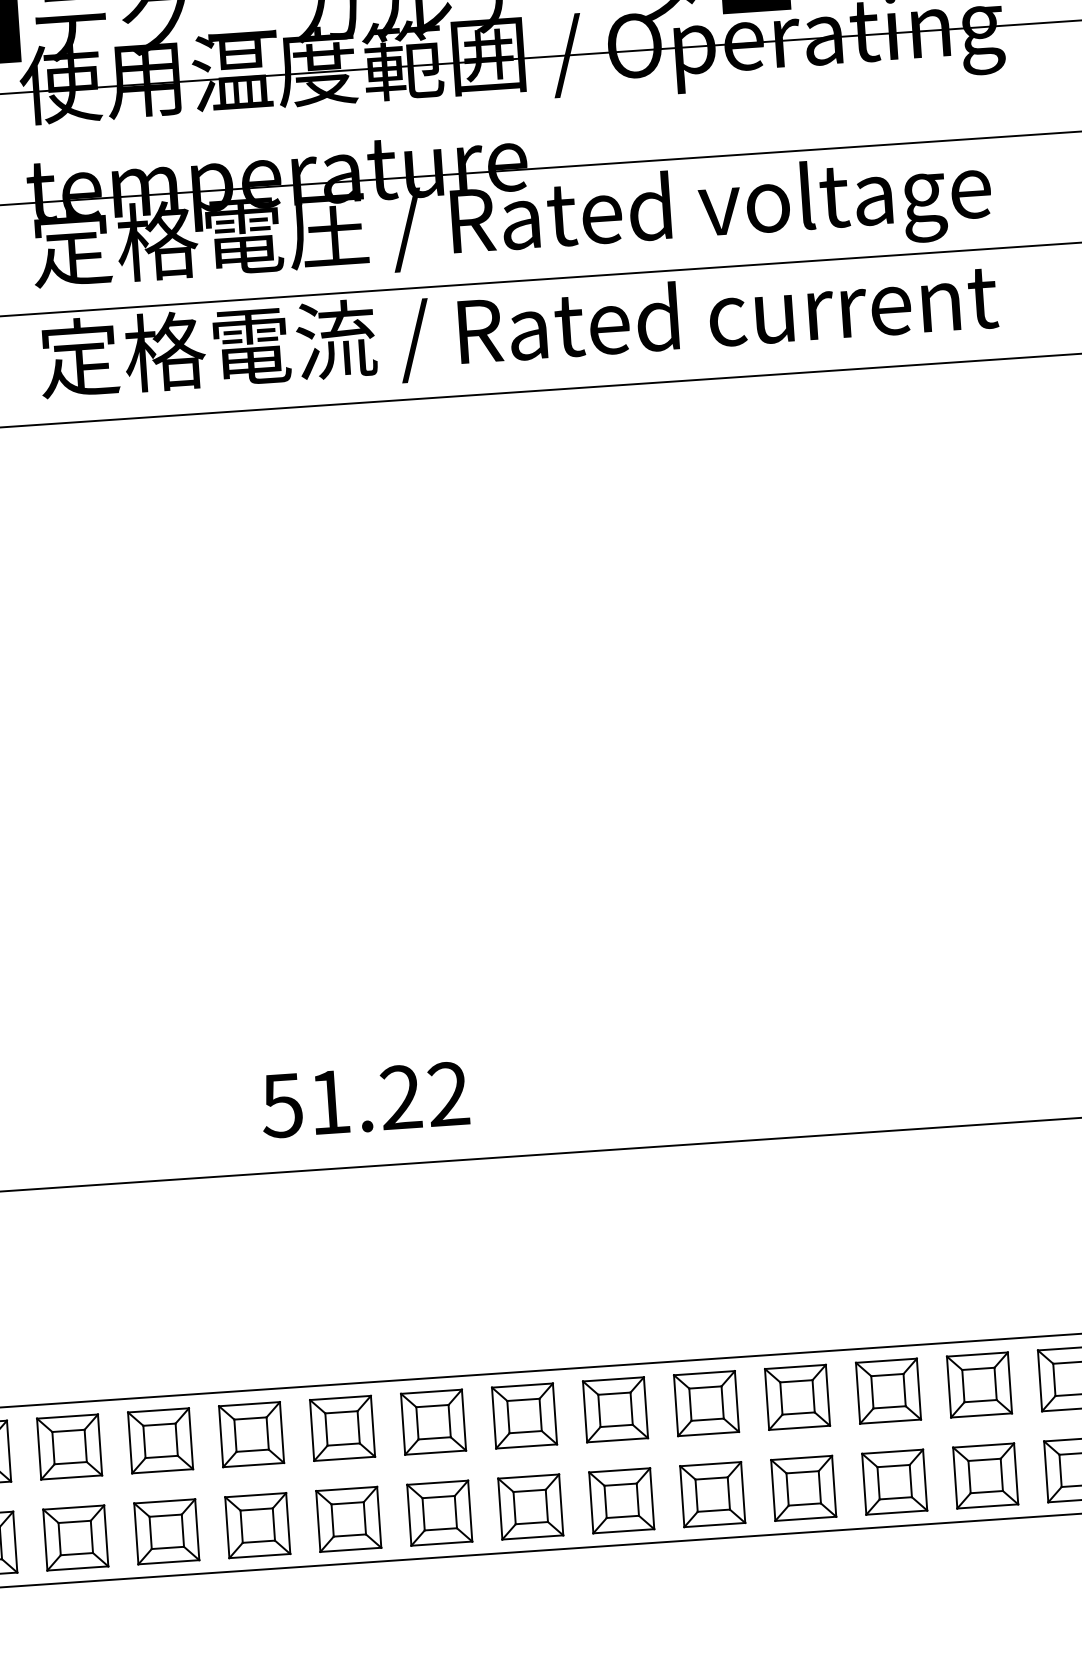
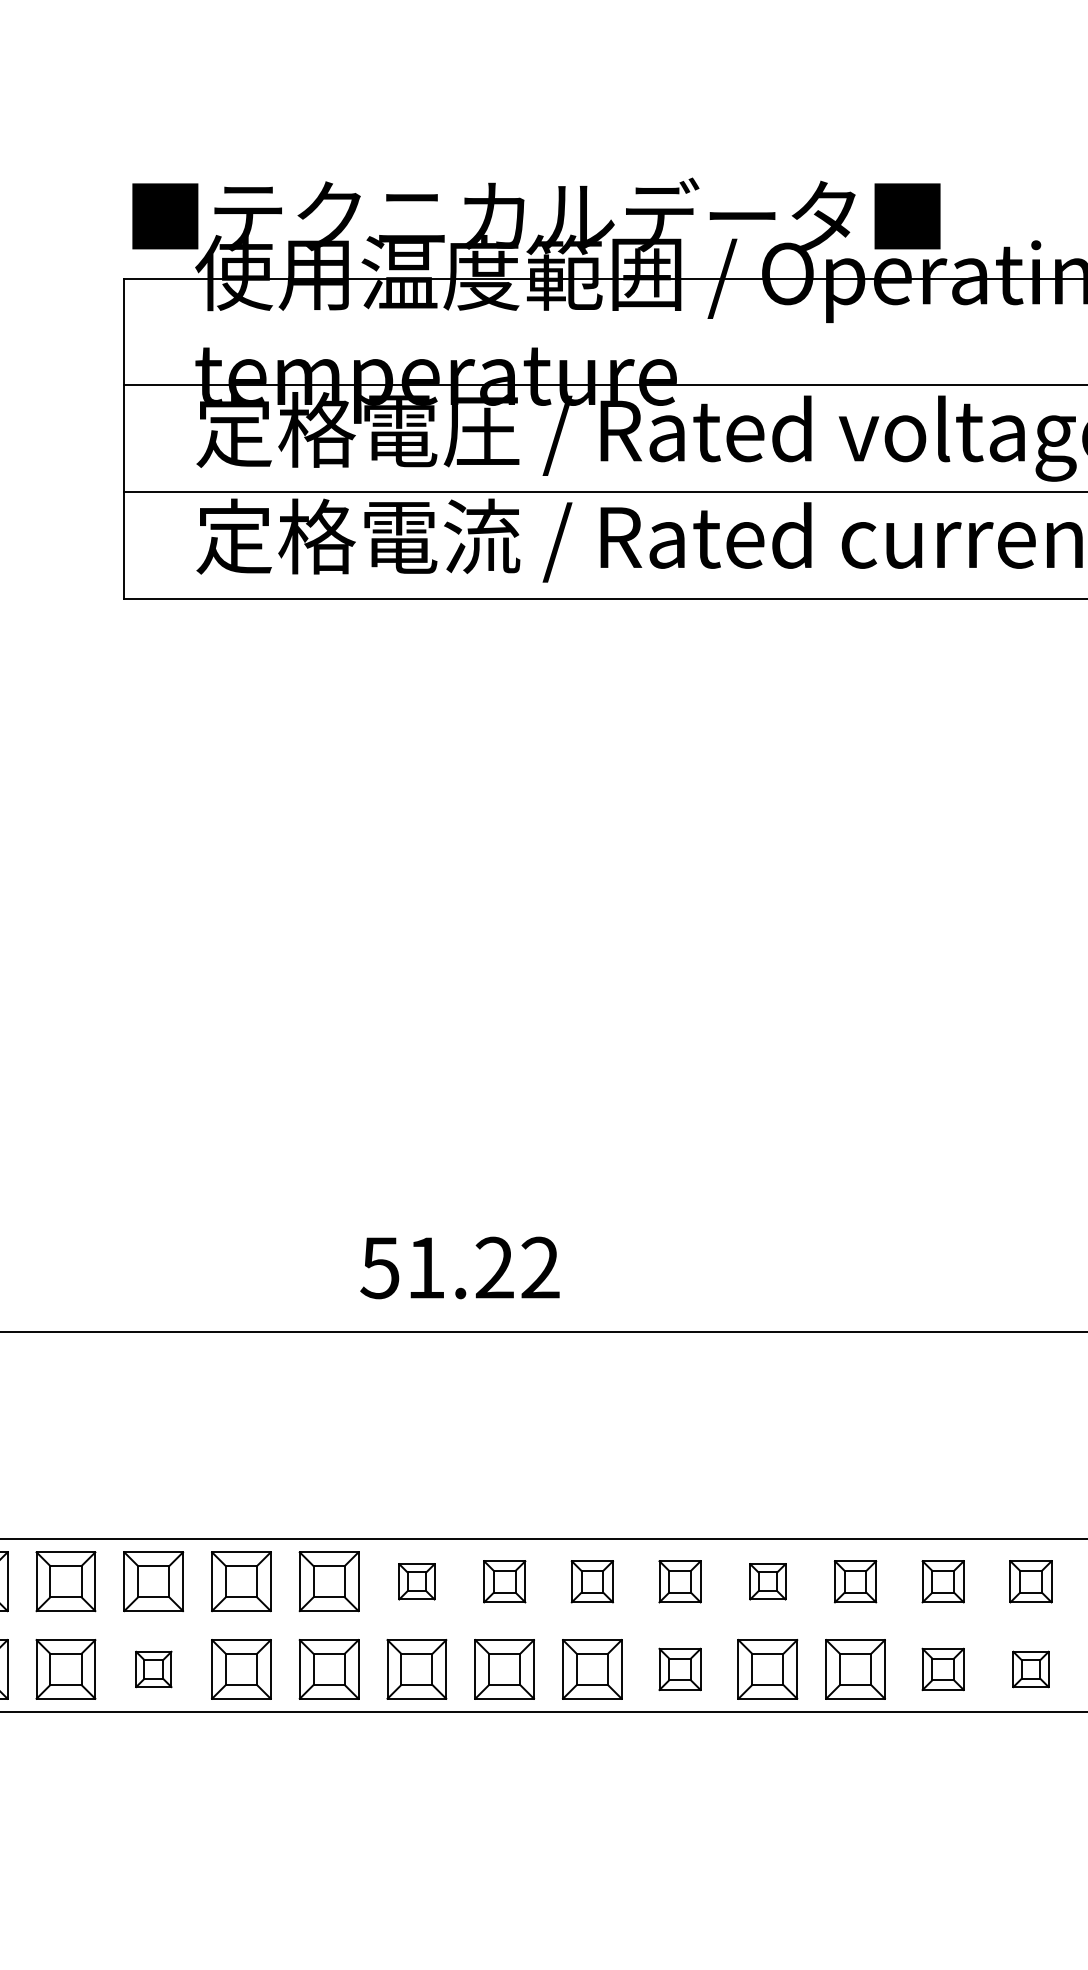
part: (978, 1384) -> (1030, 1581), size x0.7
part: (887, 1391) -> (942, 1581), size x0.7
part: (797, 1397) -> (855, 1581), size x0.7
part: (706, 1403) -> (767, 1581), size x0.6
part: (614, 1409) -> (679, 1581), size x0.7
part: (524, 1415) -> (592, 1581), size x0.7
part: (433, 1422) -> (504, 1581), size x0.7
part: (342, 1428) -> (416, 1581), size x0.6
part: (985, 1476) -> (1030, 1669), size x0.6
part: (893, 1482) -> (942, 1669), size x0.7
part: (621, 1500) -> (679, 1669), size x0.7
part: (75, 1538) -> (153, 1669), size x0.6

